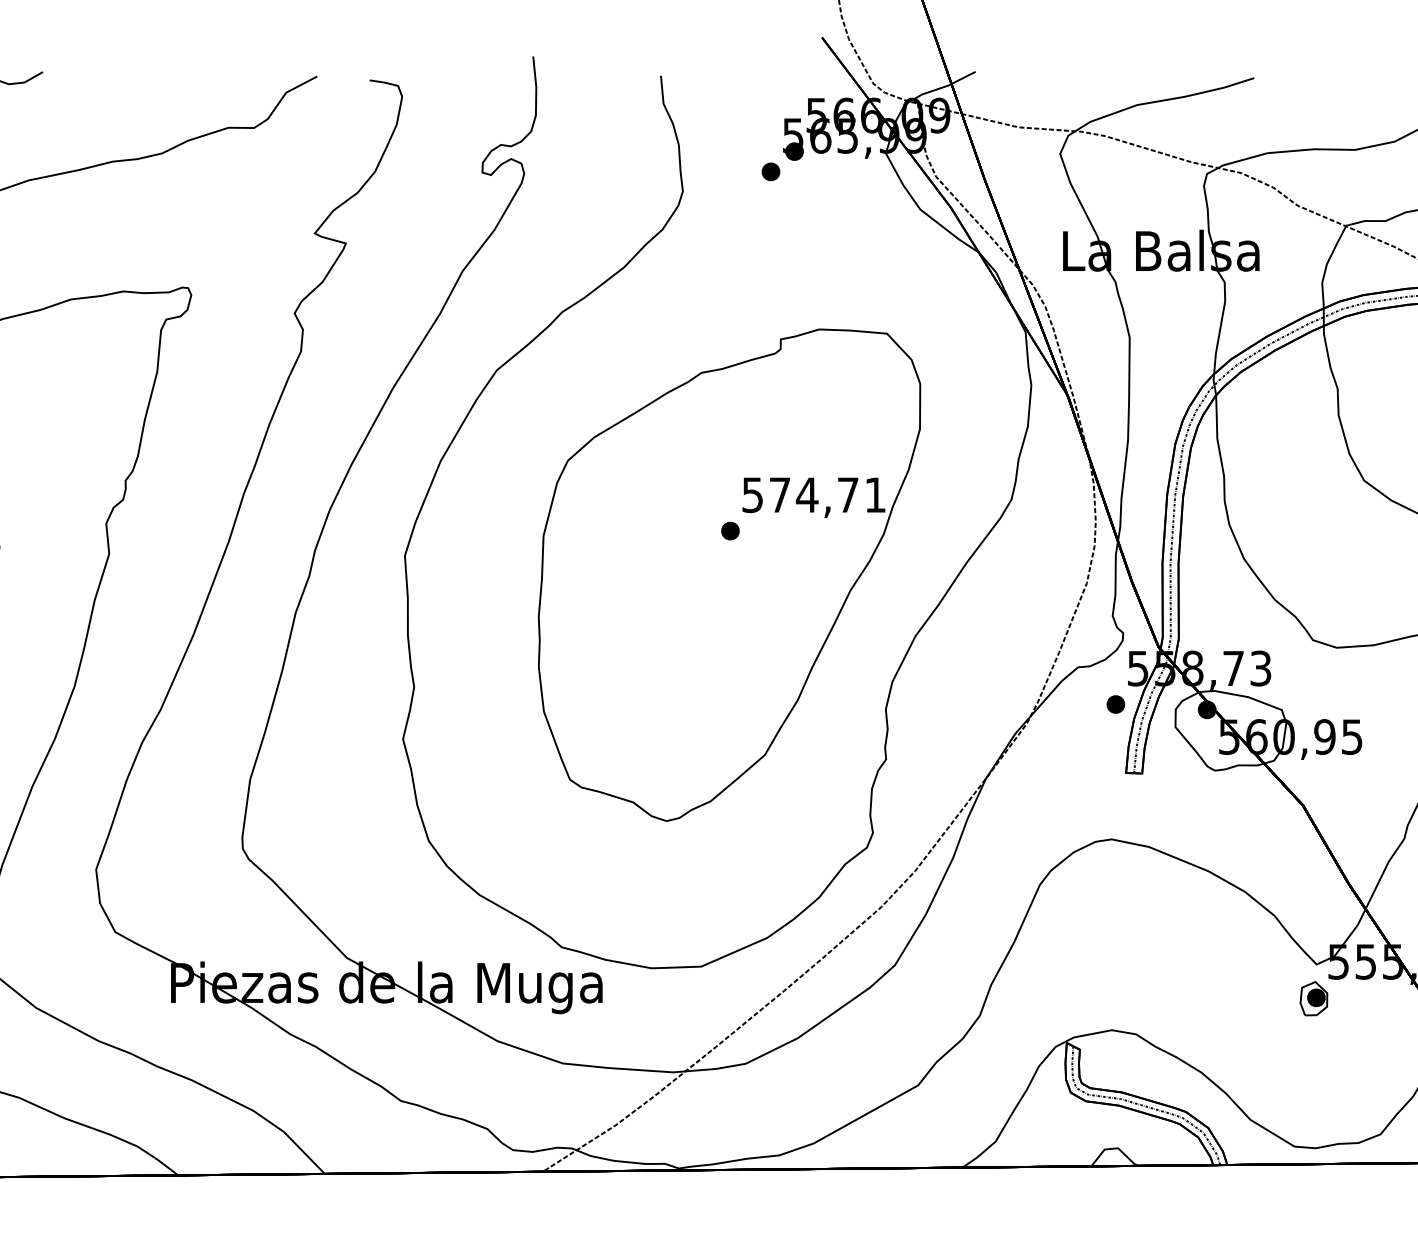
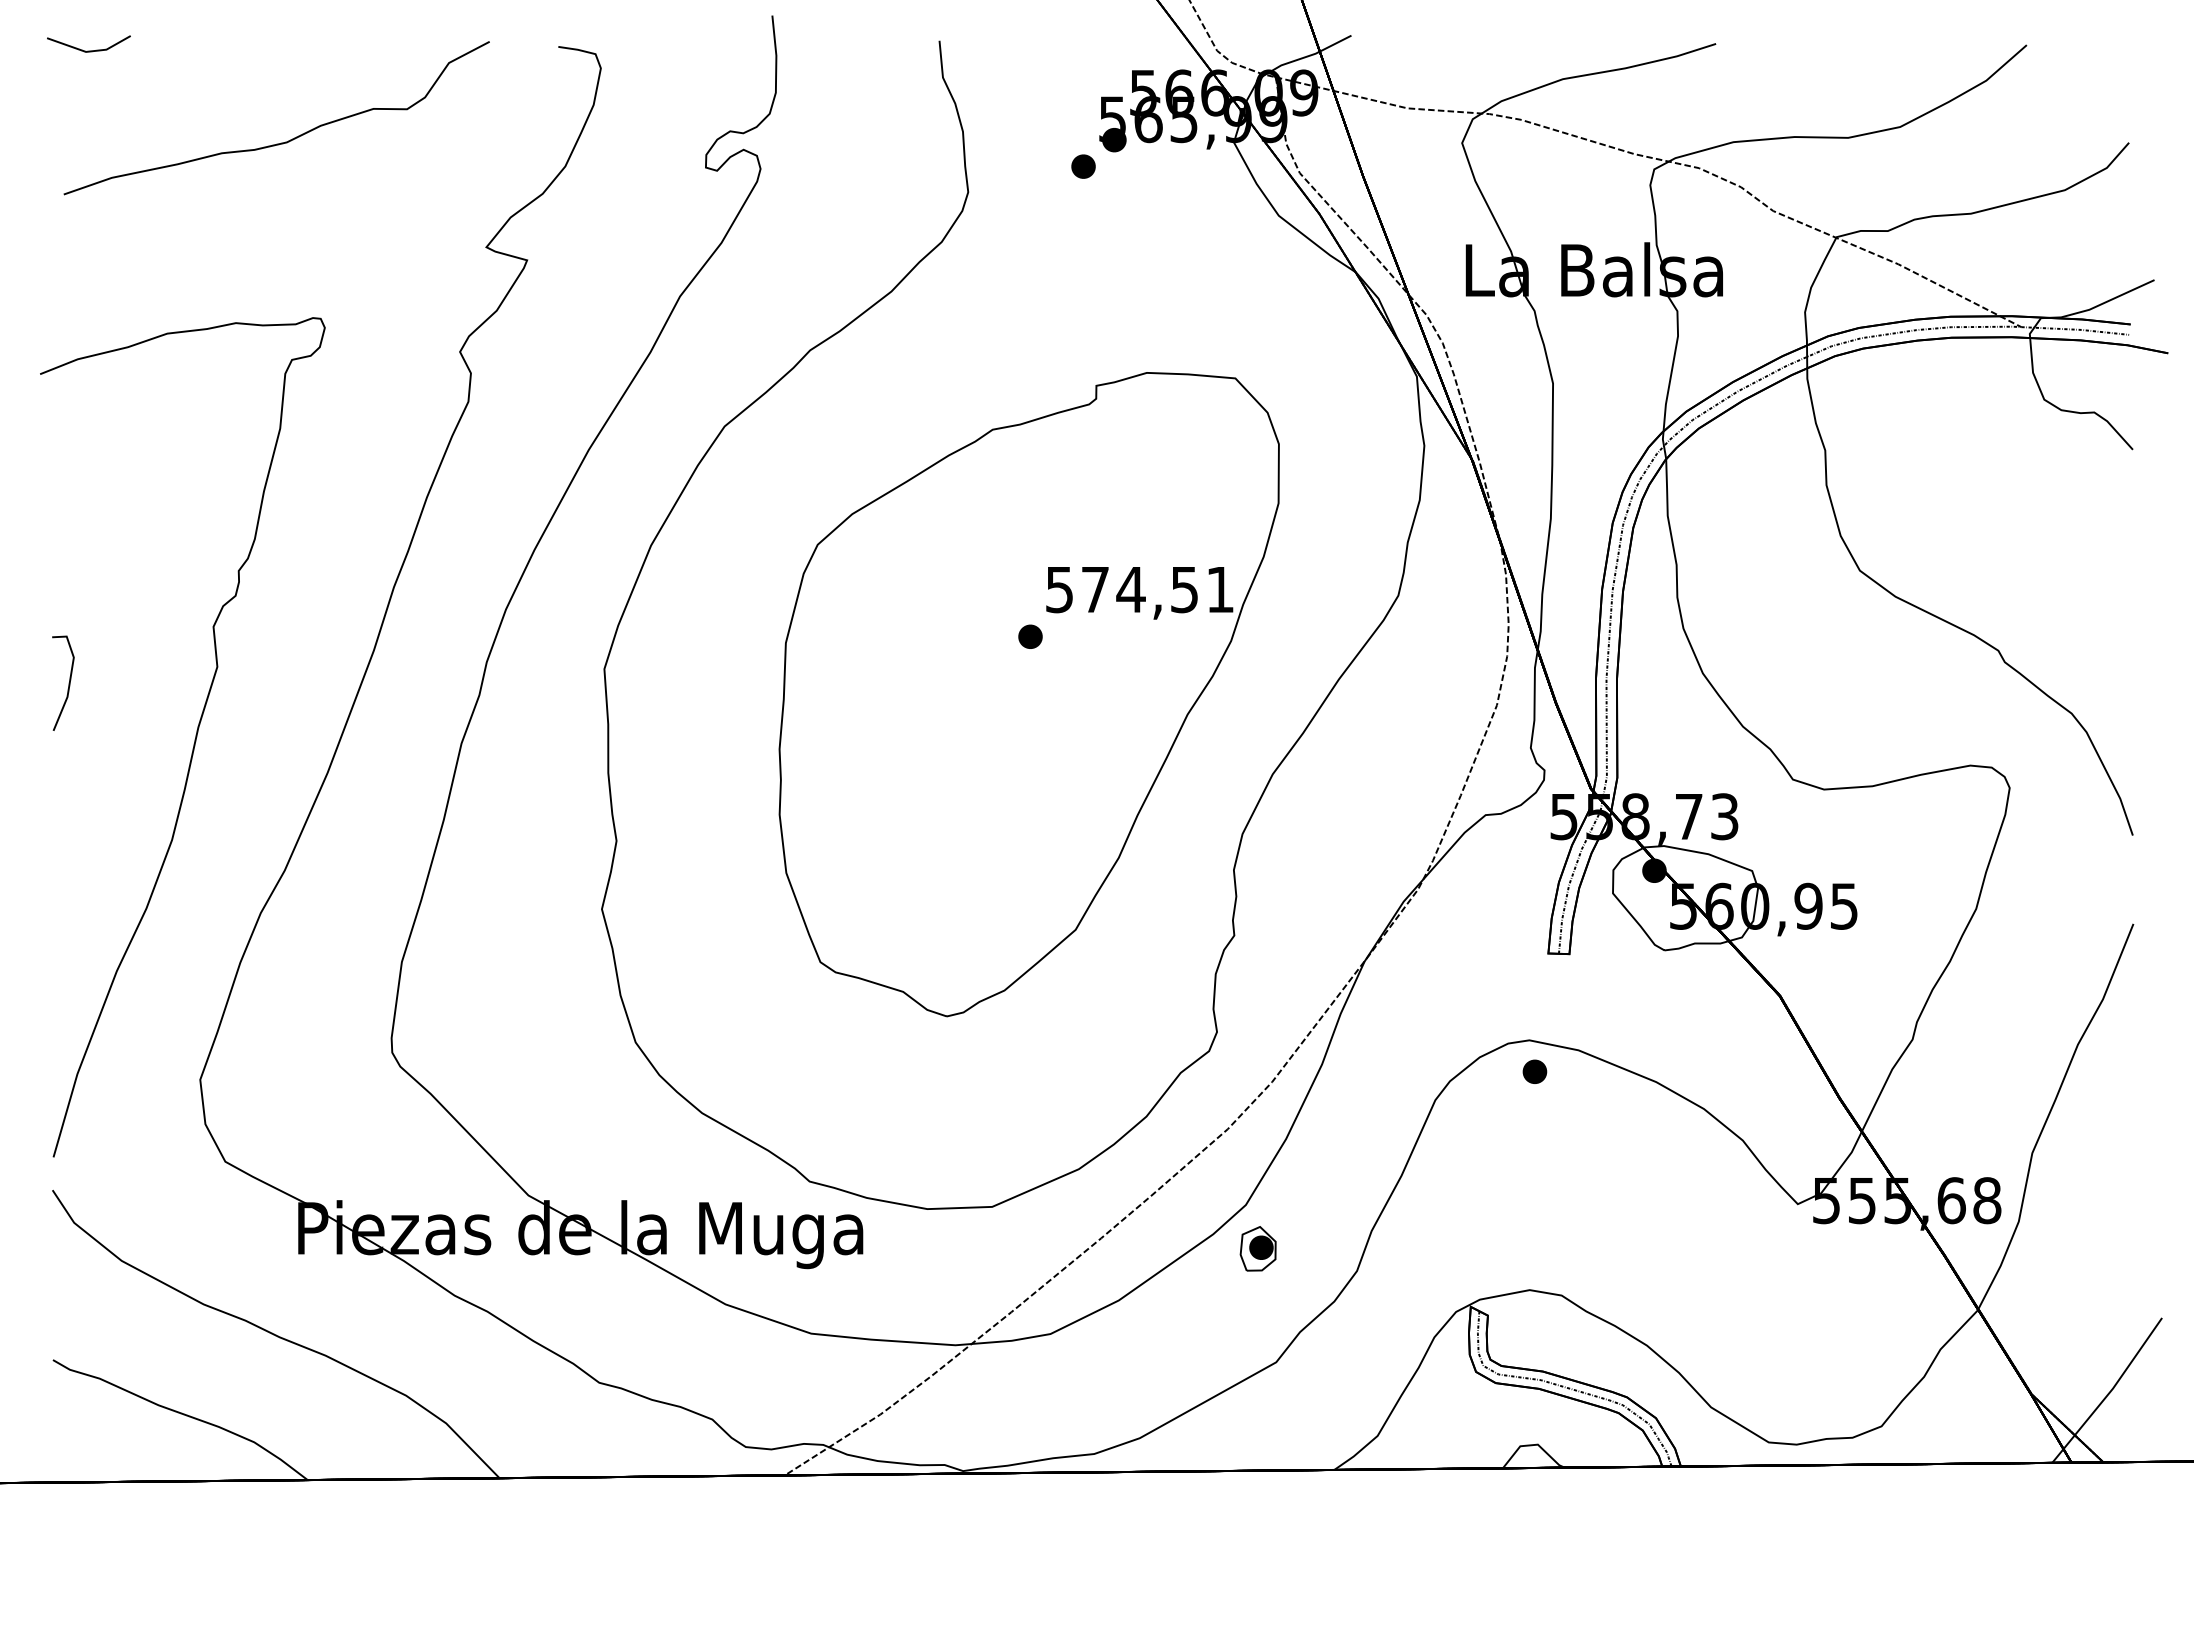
text: (848, 495) -> (1184, 590), 574,71 -> 574,51
part: (1115, 704) -> (1534, 1071), moved
part: (1313, 998) -> (1257, 1248), moved

